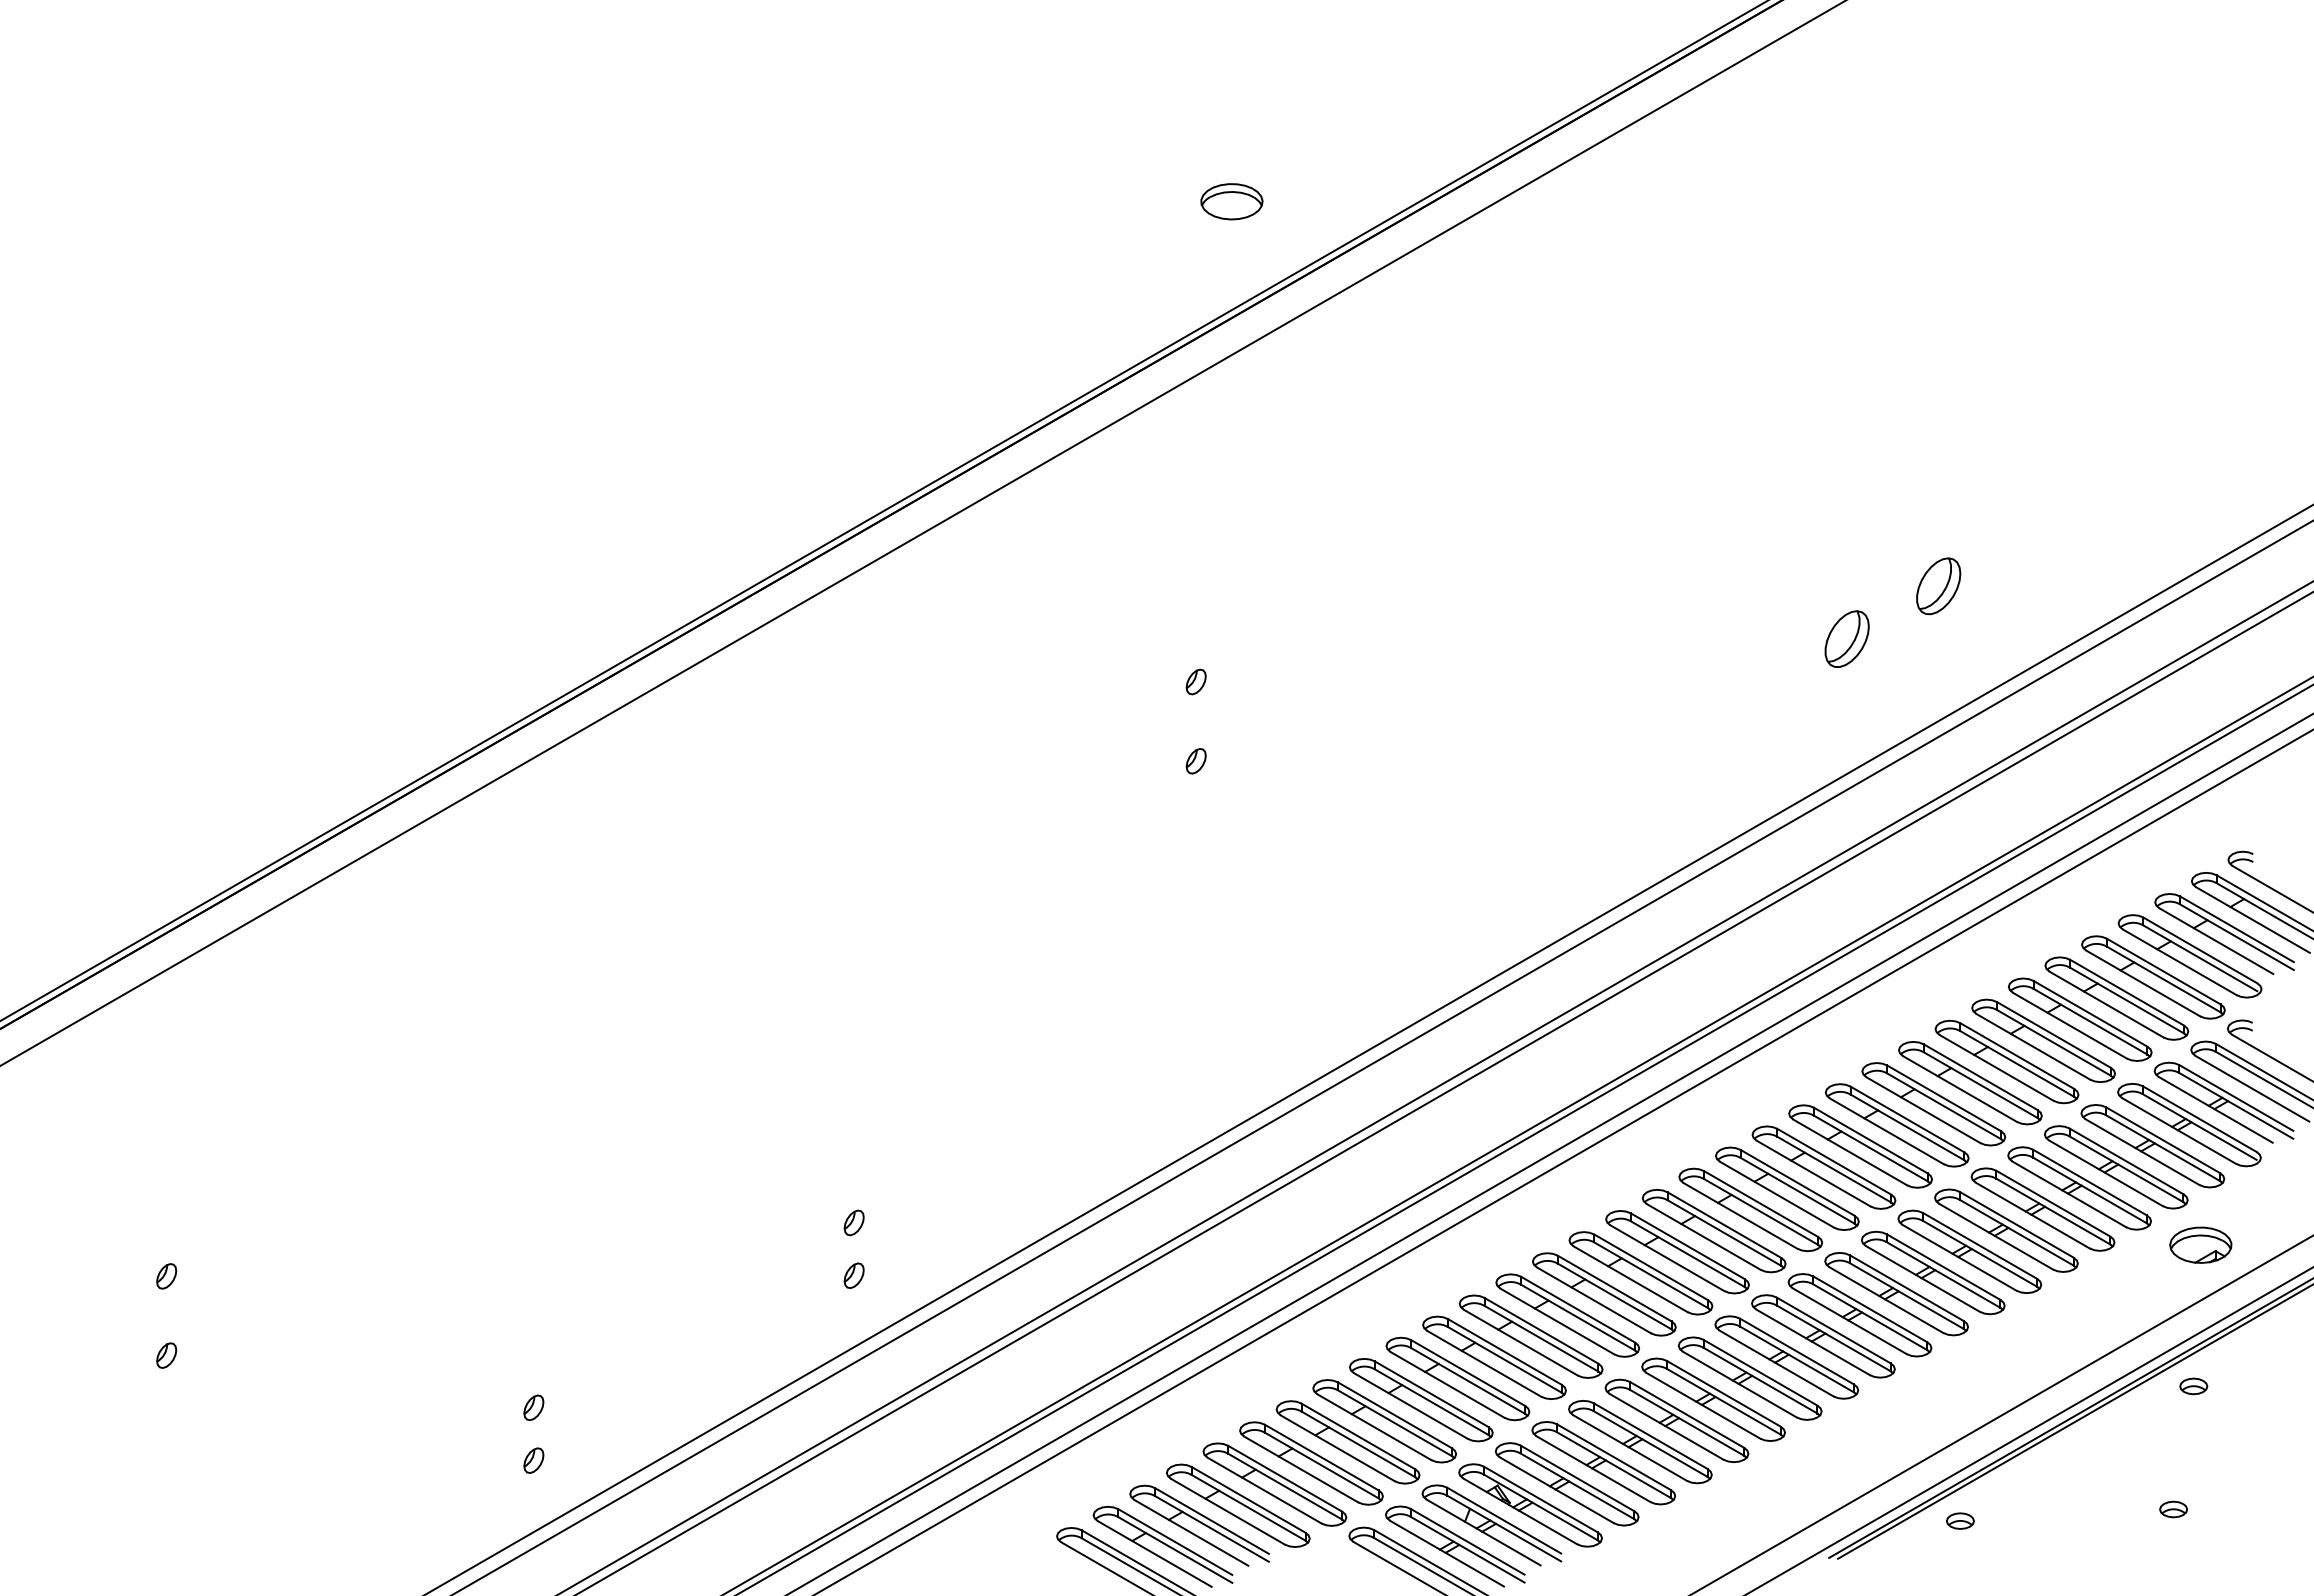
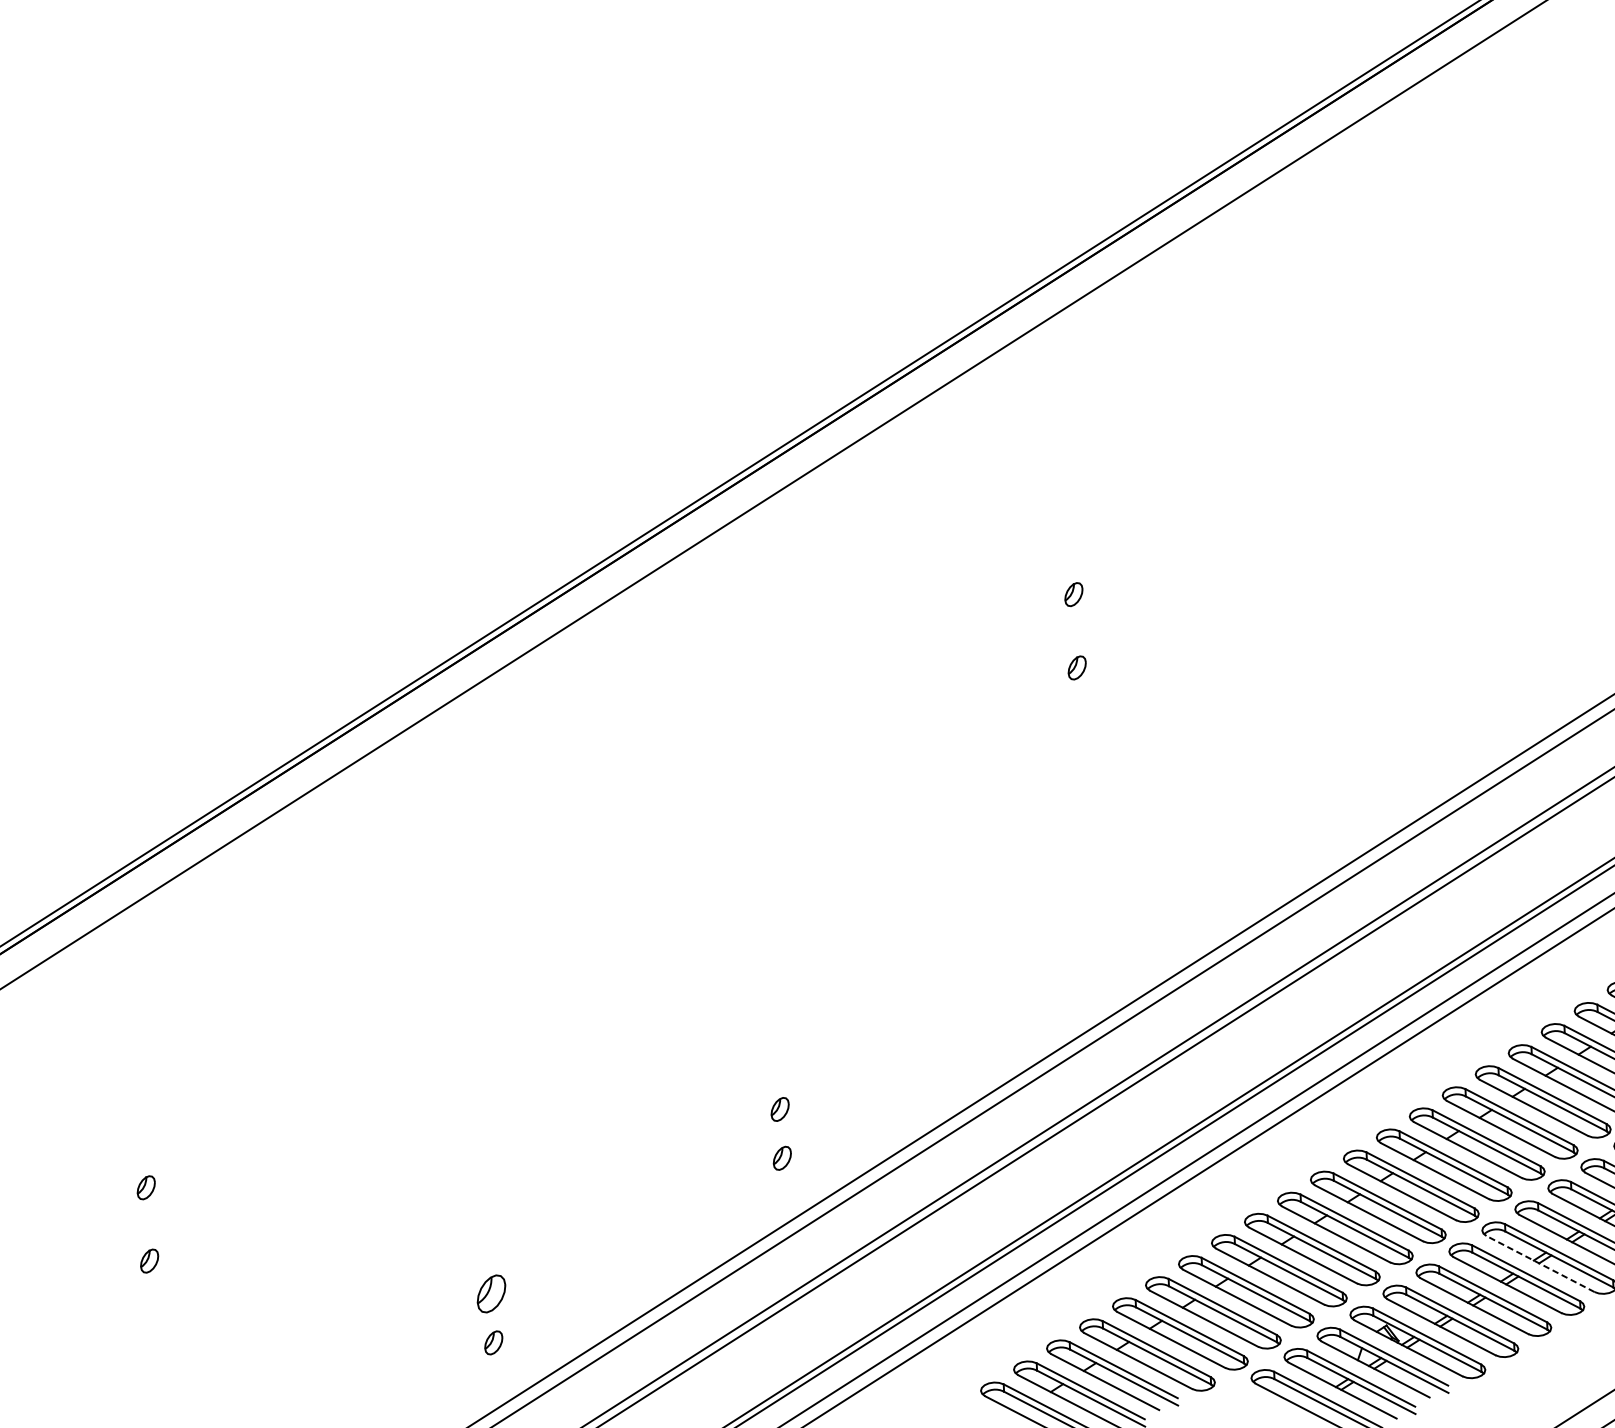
part: (1231, 201) -> (1086, 148), removed
part: (533, 1407) -> (491, 1293), size x1.6
line: (1666, 1426) -> (1540, 1263), solid -> dashed

